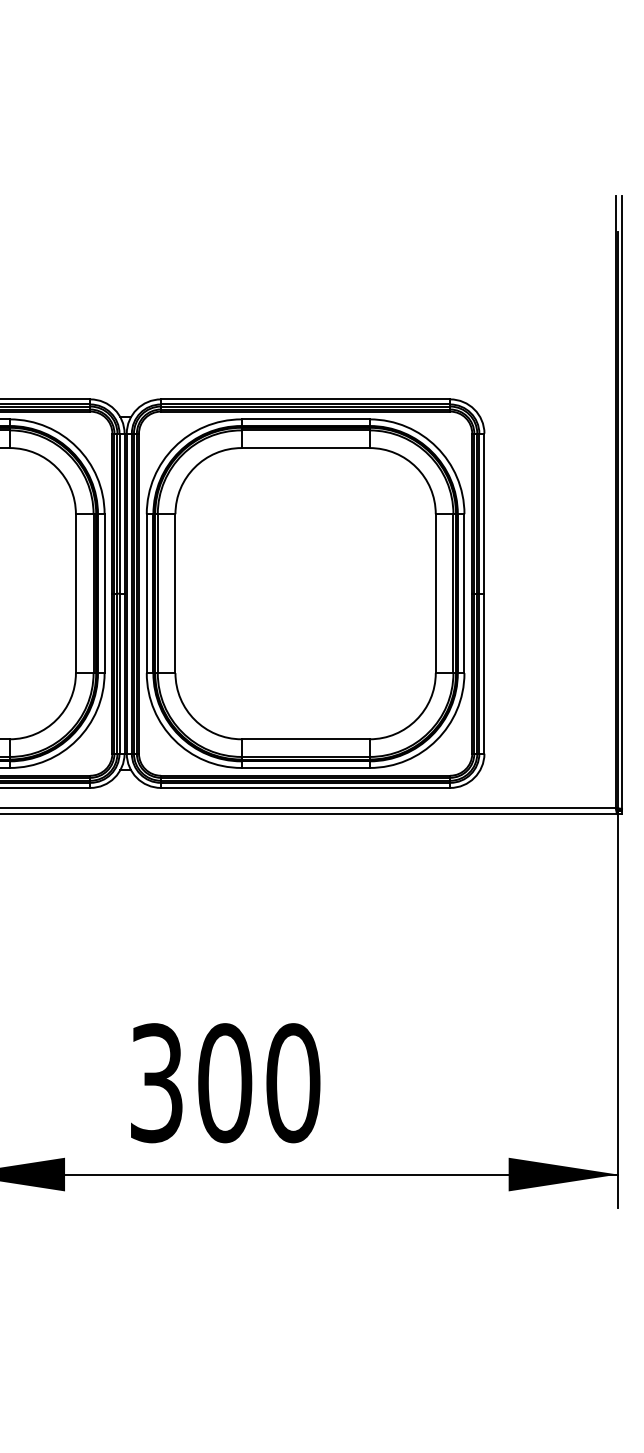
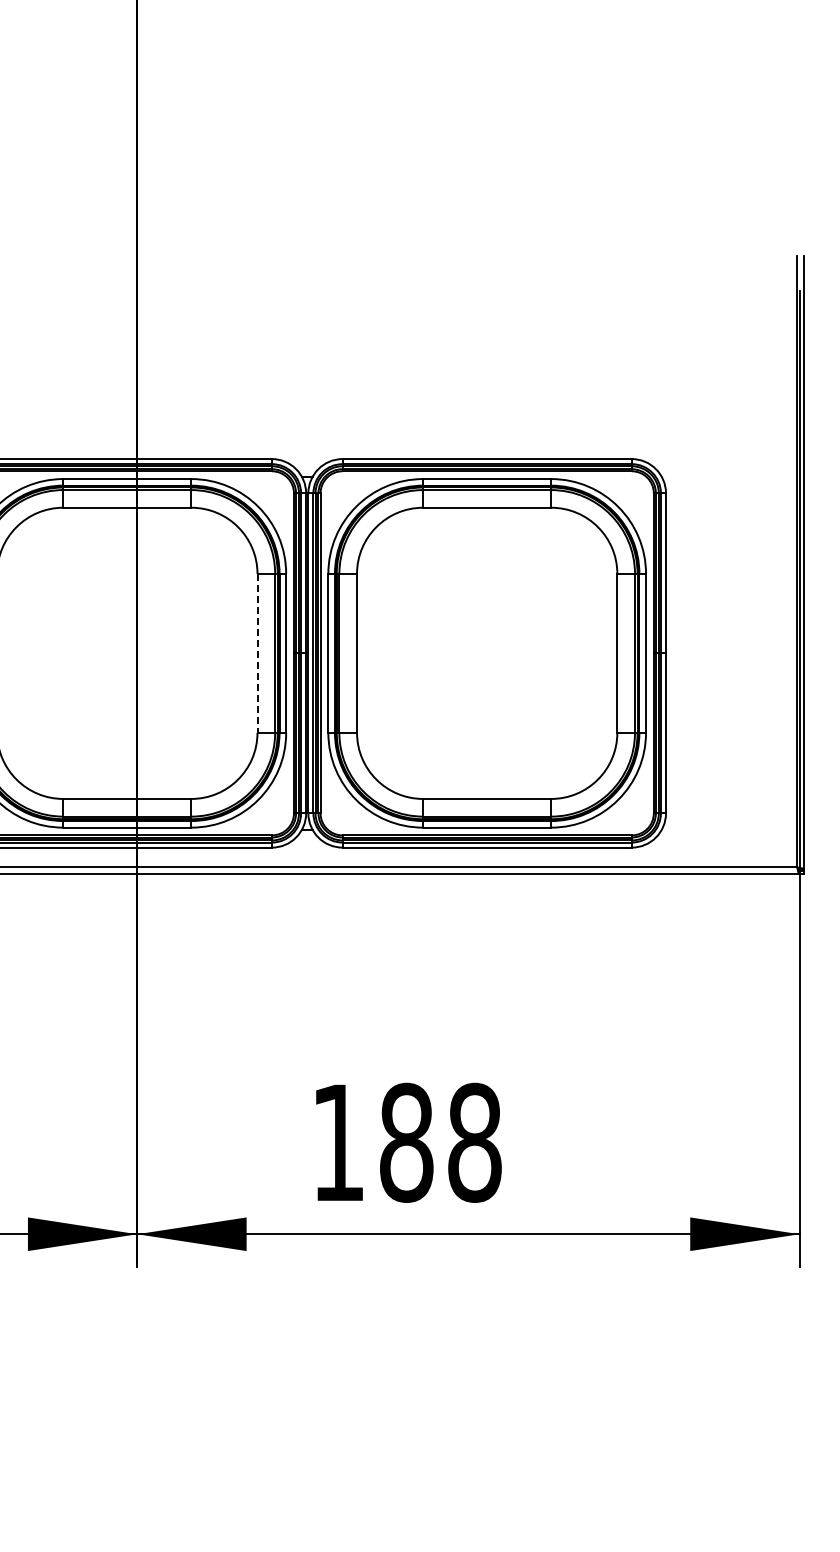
line: (75, 593) -> (257, 653), solid -> dashed
text: (224, 1082) -> (406, 1142), 300 -> 188

